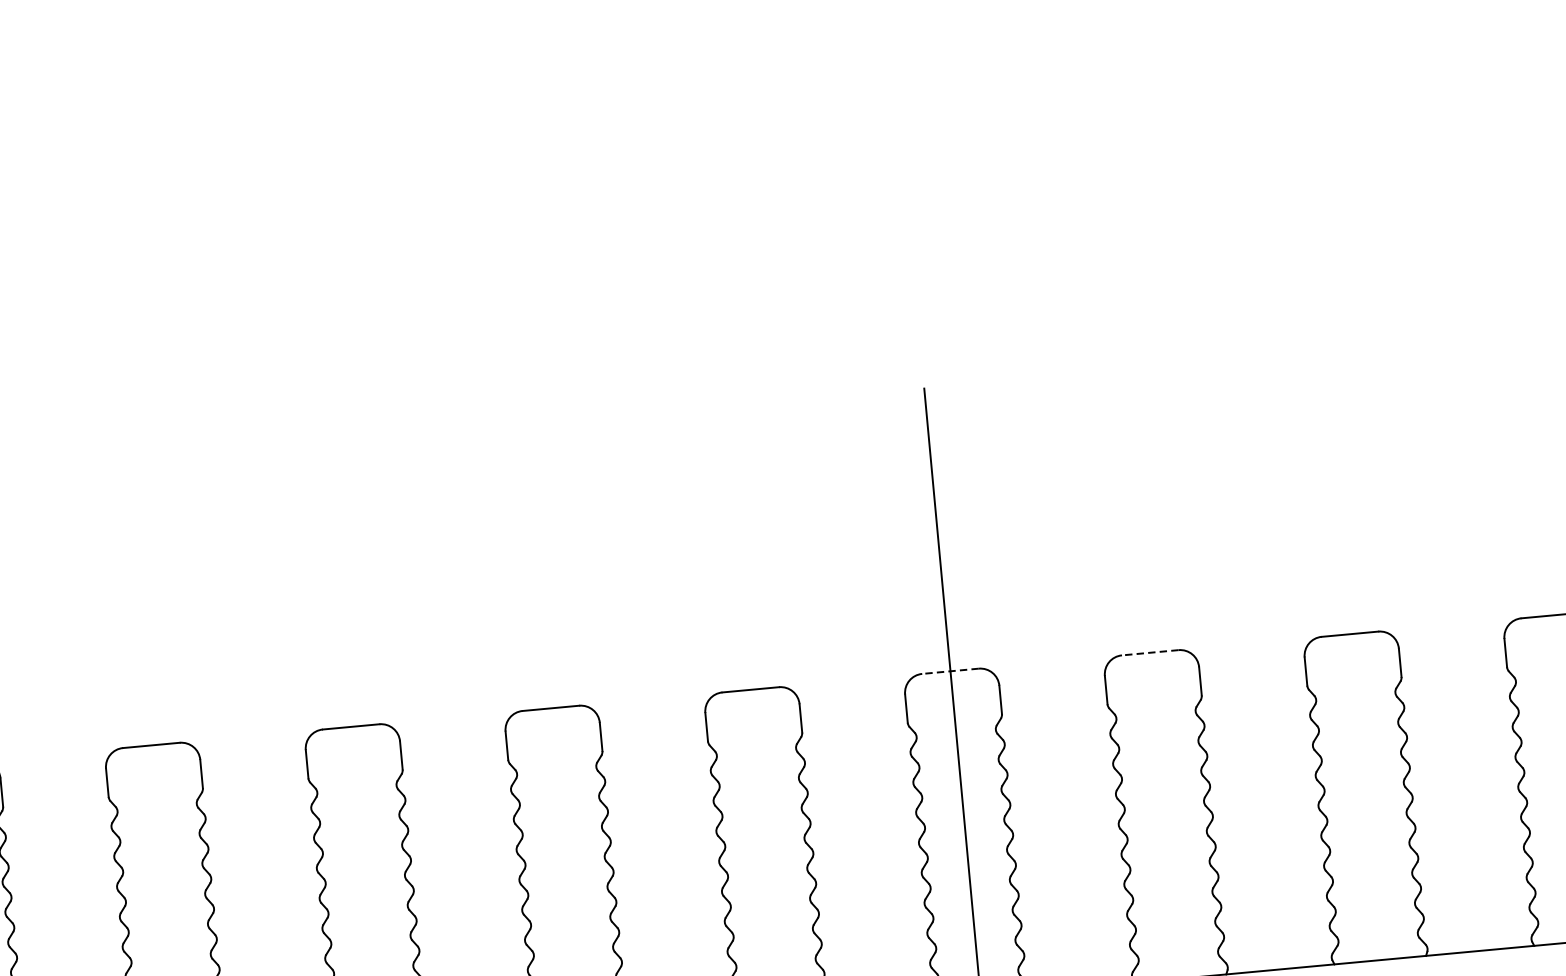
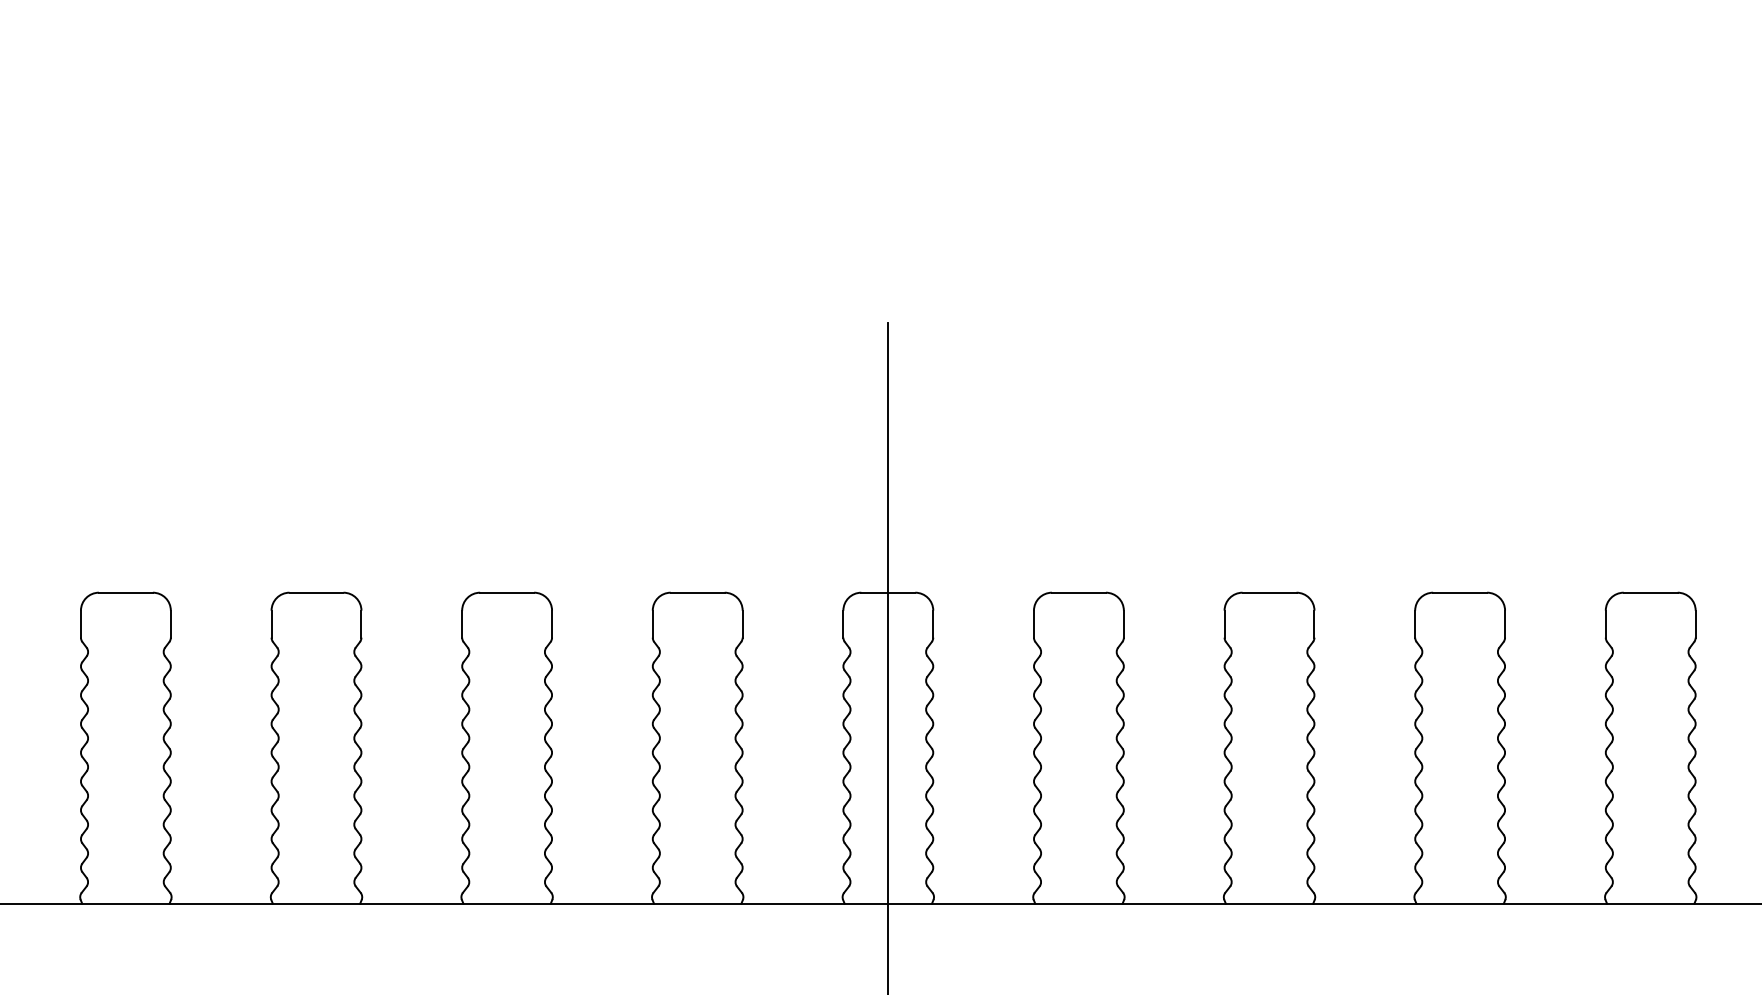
line: (1149, 652) -> (1078, 592), dashed -> solid
line: (950, 671) -> (888, 592), dashed -> solid

